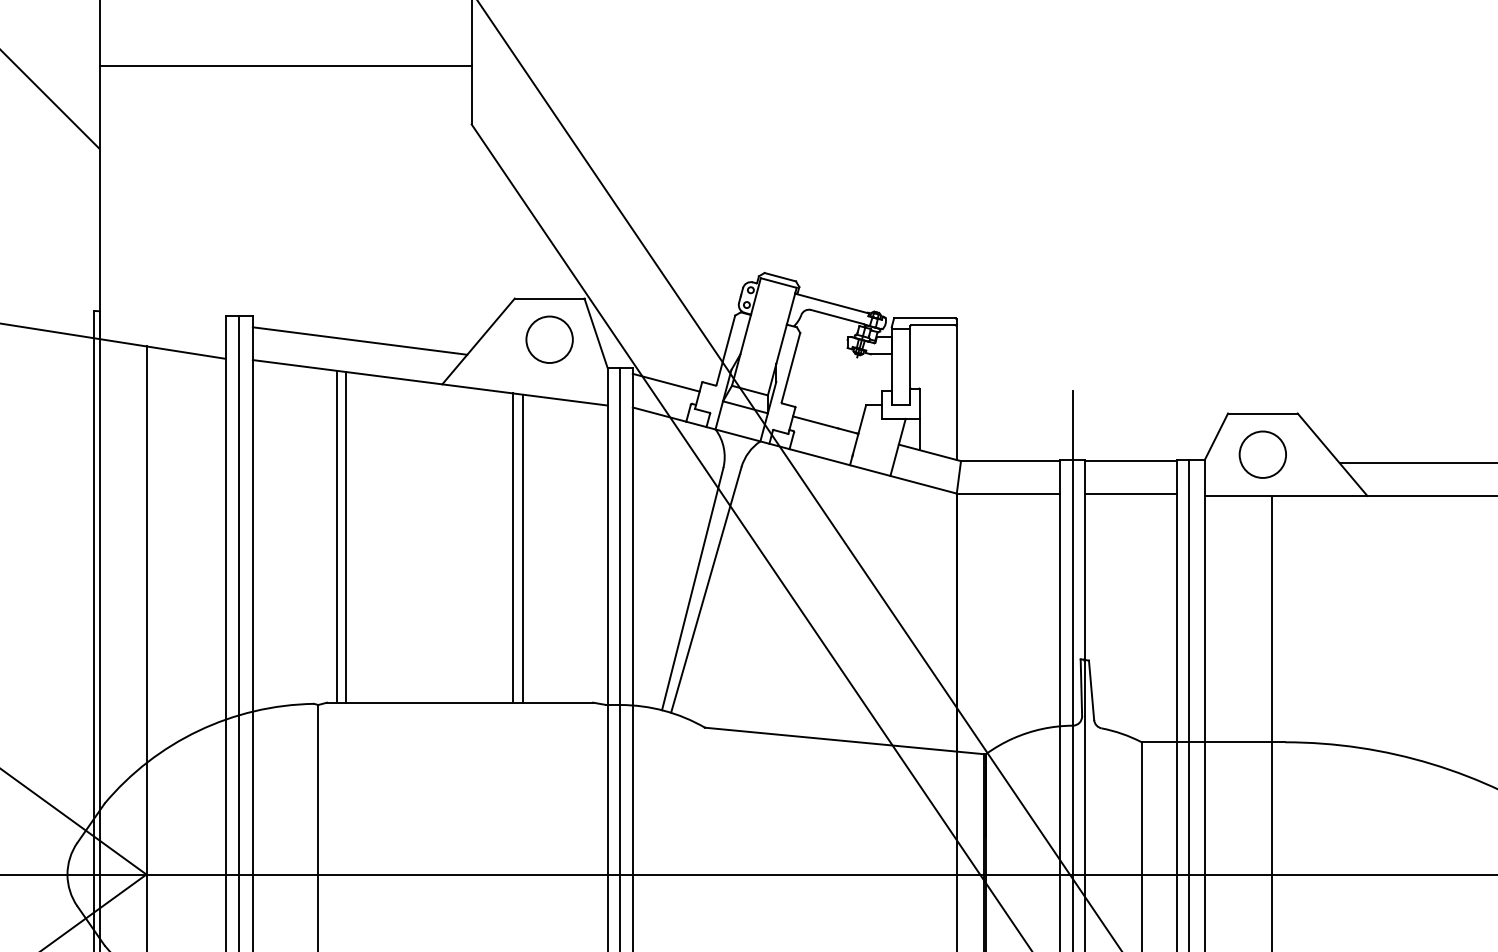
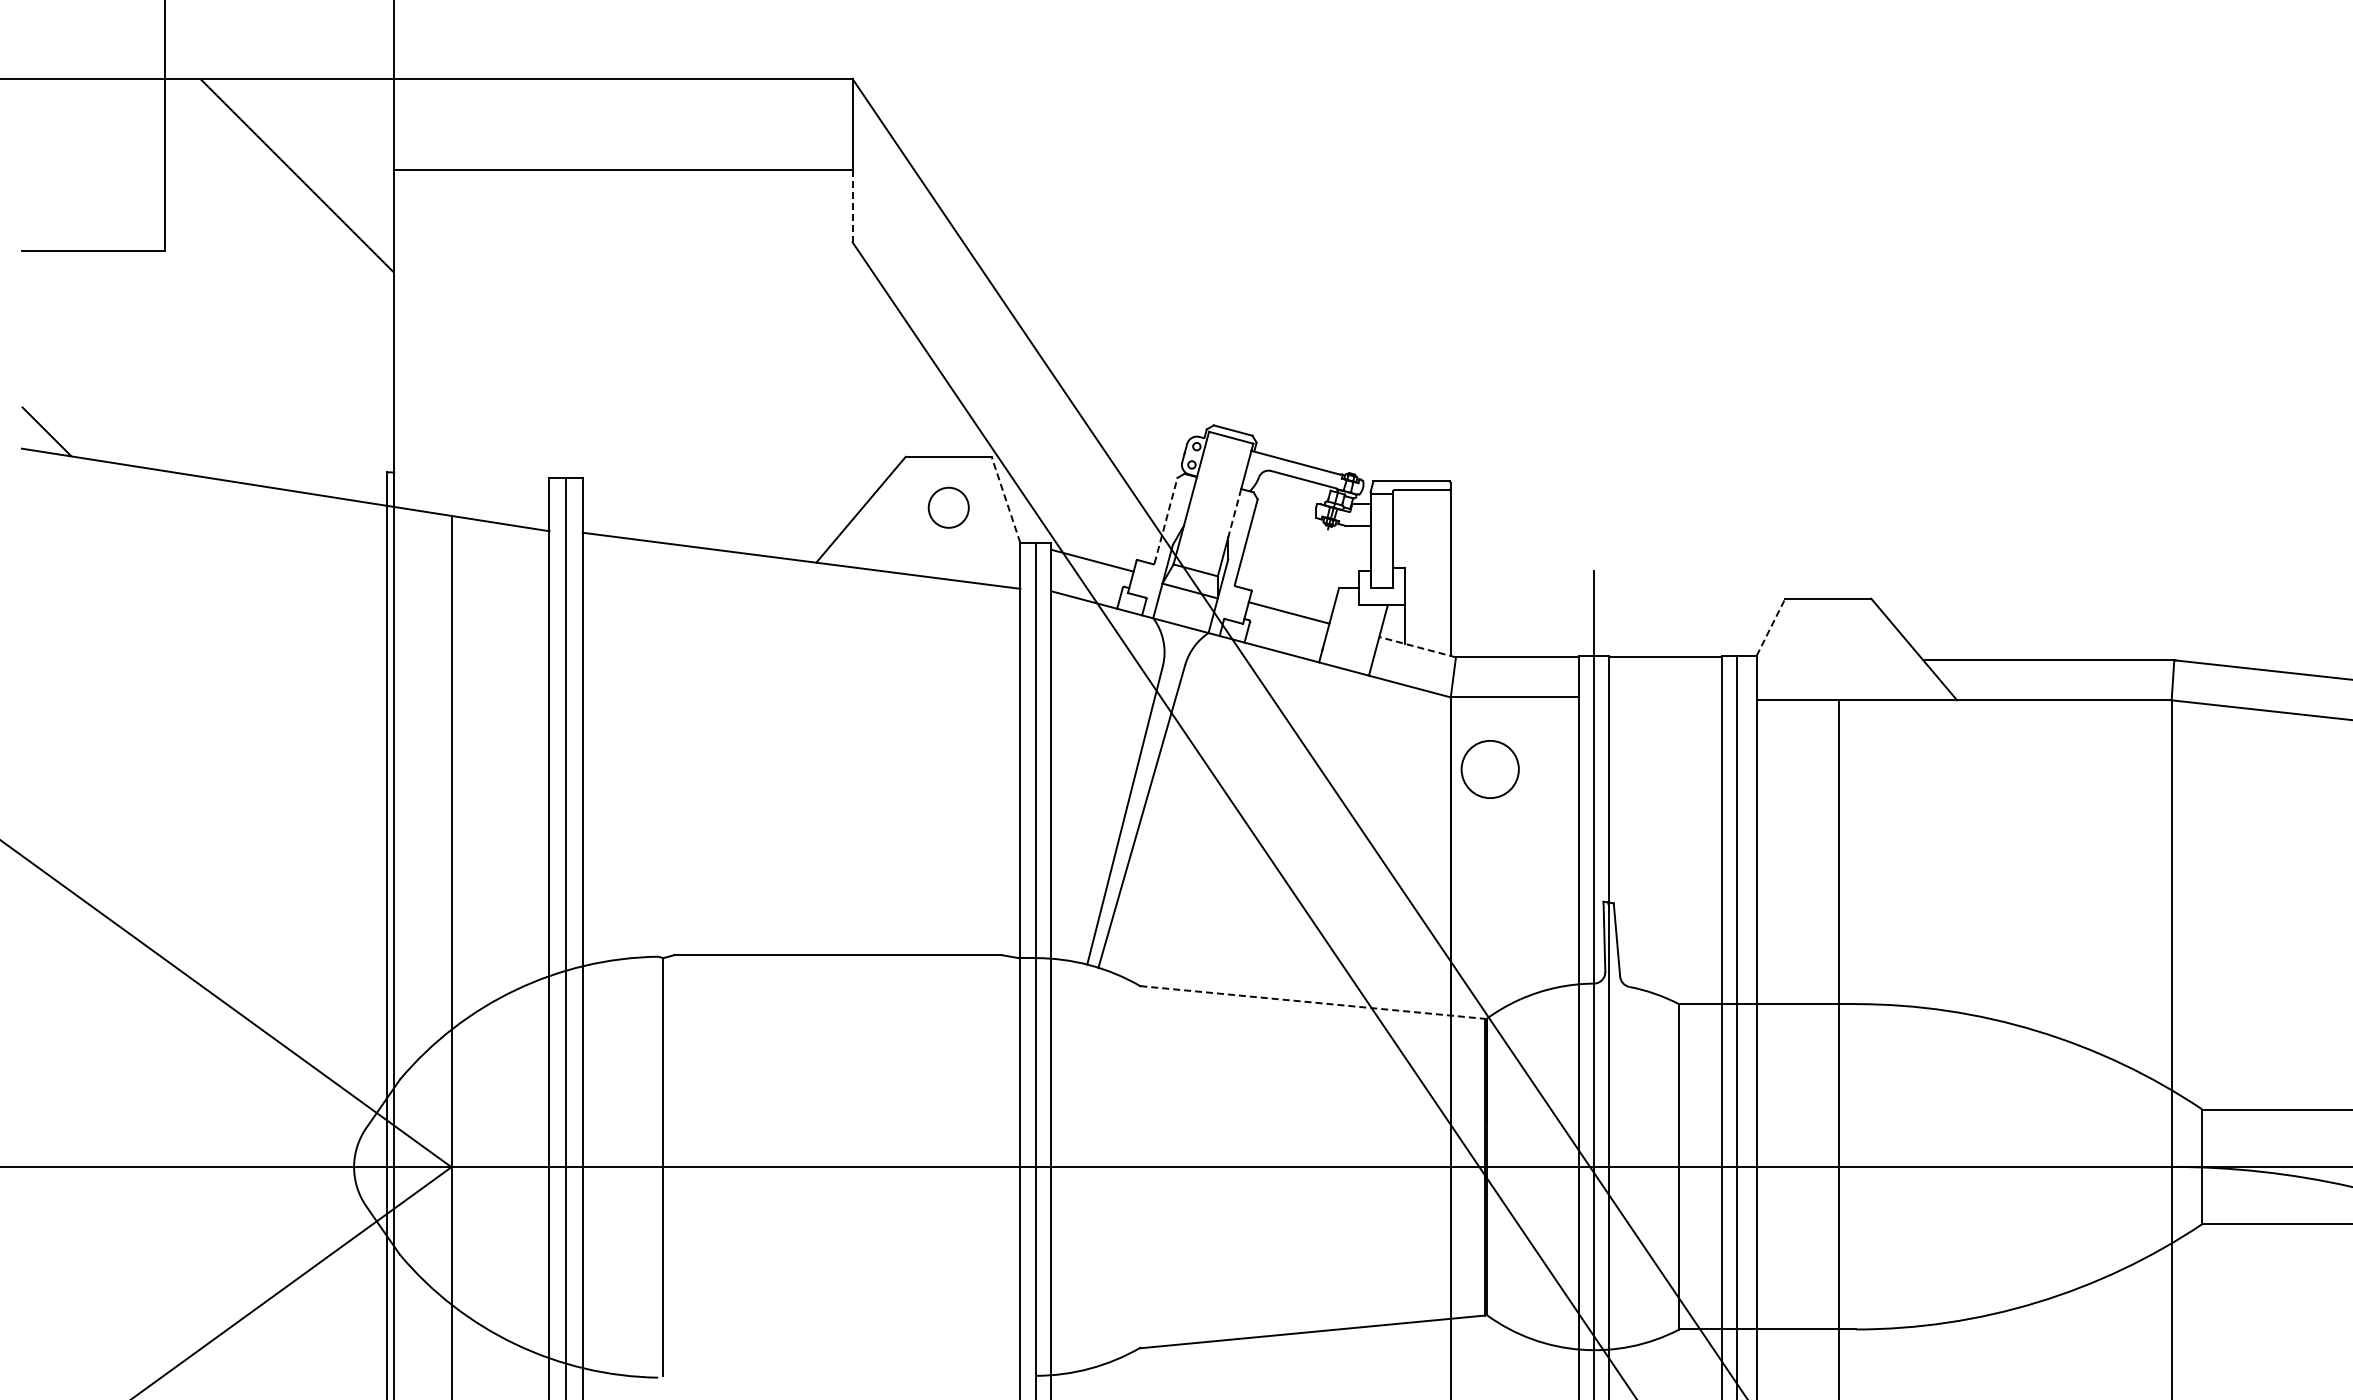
line: (471, 95) -> (852, 206), solid -> dashed
line: (595, 333) -> (1005, 499), solid -> dashed
circle: (549, 339) -> (948, 507), size x0.7
line: (359, 341) -> (714, 509), removed
line: (781, 344) -> (1234, 513), solid -> dashed
line: (726, 350) -> (1166, 520), solid -> dashed
line: (1216, 436) -> (1771, 626), solid -> dashed
line: (929, 453) -> (1417, 647), solid -> dashed
circle: (1262, 454) -> (1489, 769), moved
line: (1130, 493) -> (1665, 697), removed
line: (337, 536) -> (686, 750), removed
line: (345, 537) -> (697, 751), removed
line: (513, 547) -> (904, 764), removed
line: (522, 548) -> (915, 765), removed
line: (845, 740) -> (1313, 1002), solid -> dashed

